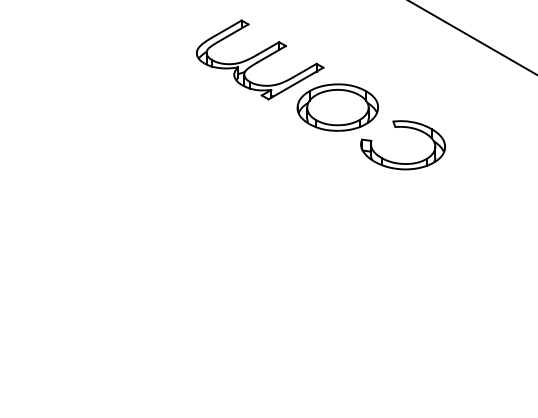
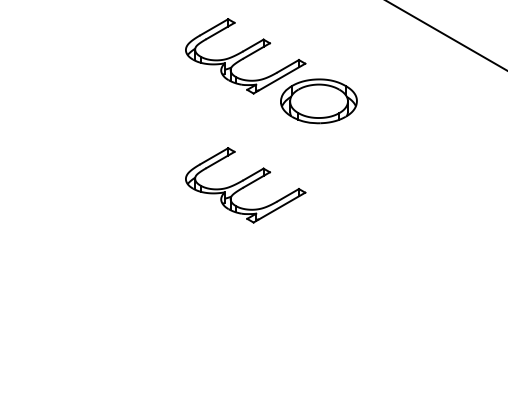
part: (403, 127) -> (380, 120), removed
part: (259, 196) -> (245, 185), added

